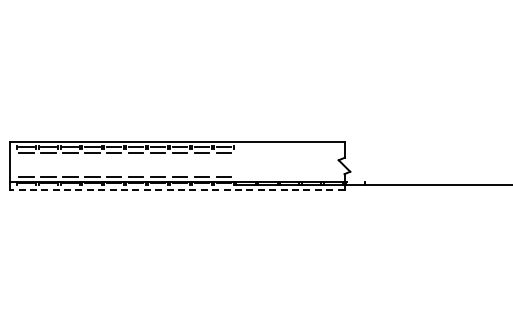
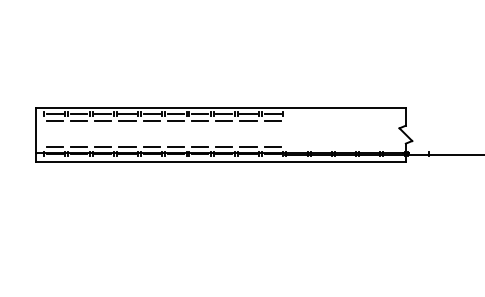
line: (176, 190) -> (220, 161), dashed -> solid

